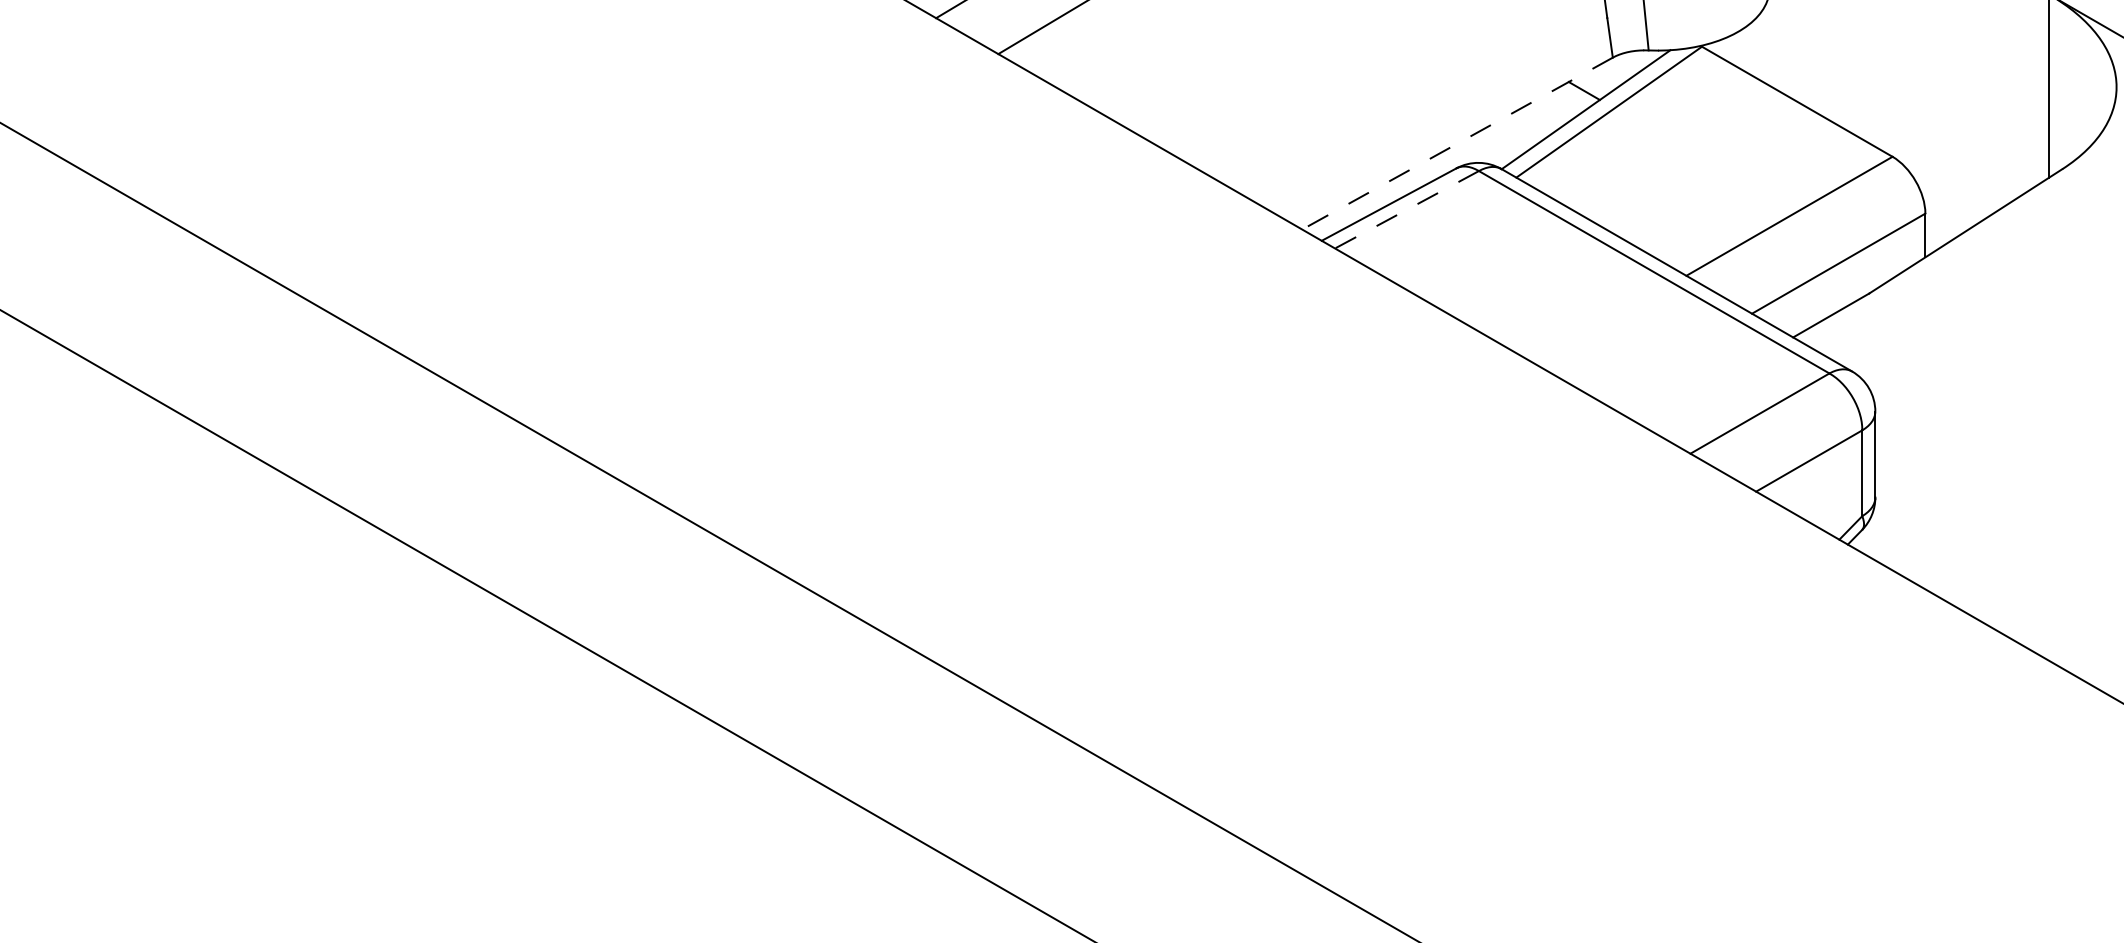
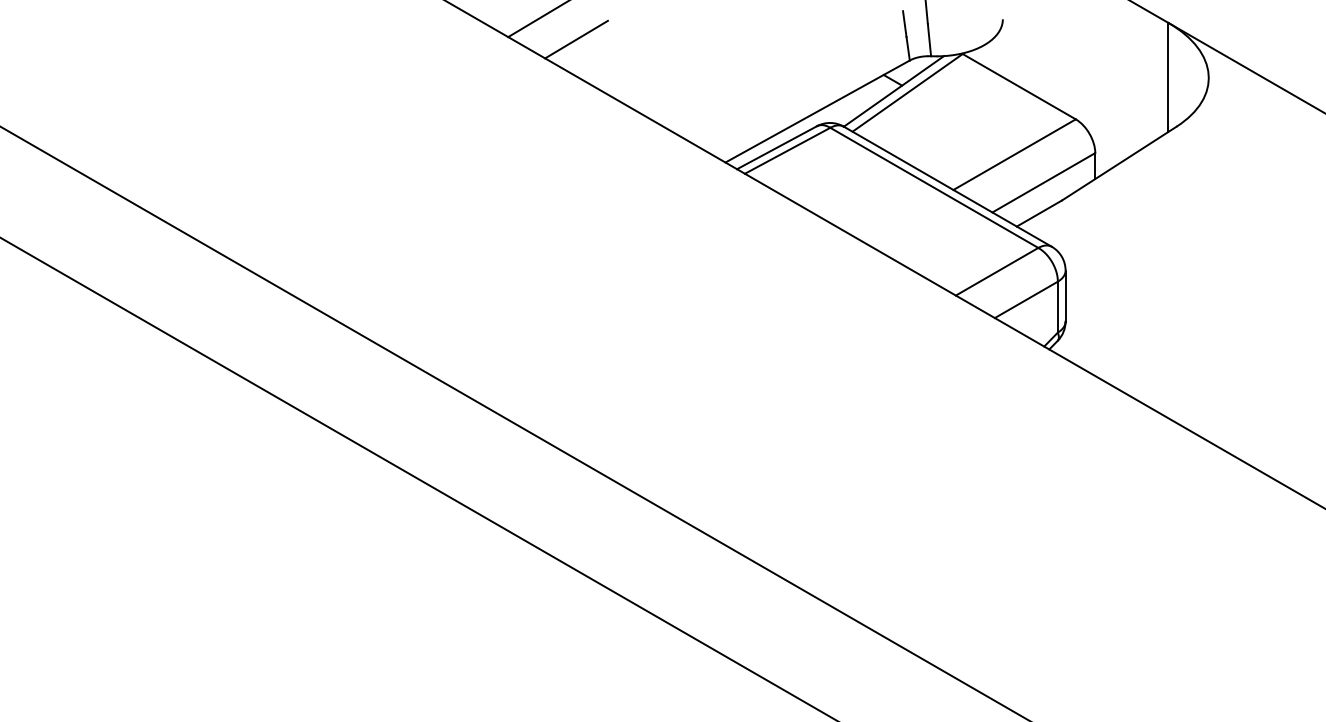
line: (1457, 143) -> (817, 111), dashed -> solid
line: (1406, 210) -> (787, 151), dashed -> solid

